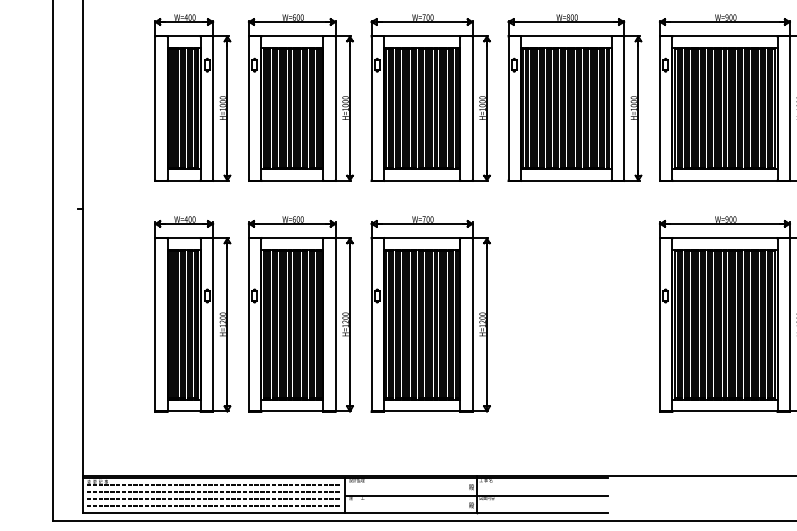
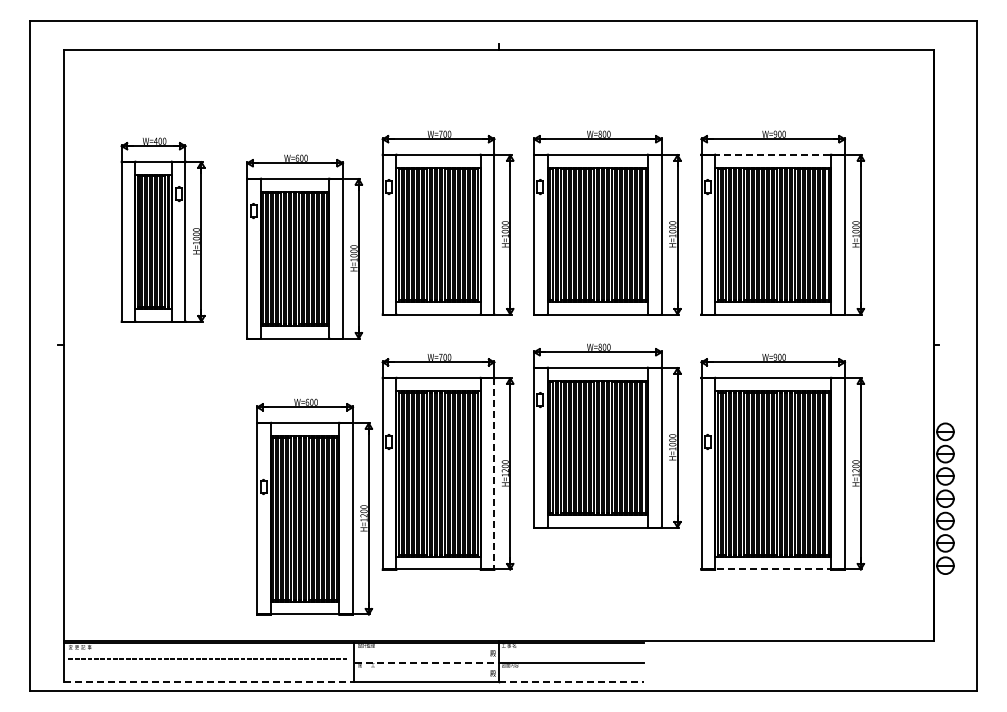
line: (725, 36) -> (773, 155), solid -> dashed
part: (192, 97) -> (162, 229), moved
part: (300, 97) -> (304, 246), moved
part: (575, 290) -> (607, 435), added
part: (192, 313) -> (184, 461), removed
part: (300, 313) -> (314, 506), moved
line: (472, 324) -> (494, 473), solid -> dashed
line: (725, 411) -> (773, 569), solid -> dashed
line: (213, 485) -> (208, 651), removed
line: (412, 495) -> (427, 662), solid -> dashed
line: (213, 499) -> (208, 666), removed
line: (213, 506) -> (208, 674), removed
line: (214, 513) -> (209, 682), solid -> dashed
line: (542, 513) -> (571, 682), solid -> dashed

